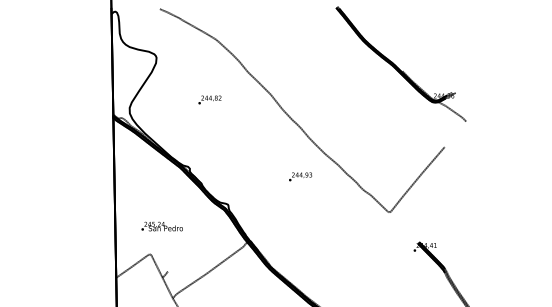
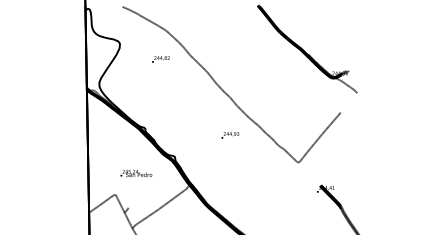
text: (209, 99) -> (160, 59), moved
text: (162, 226) -> (136, 173), moved

